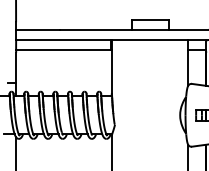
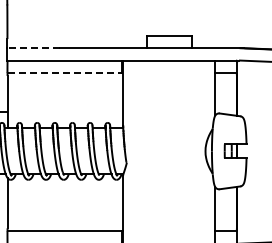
line: (37, 30) -> (33, 48), solid -> dashed
line: (64, 49) -> (65, 72), solid -> dashed

